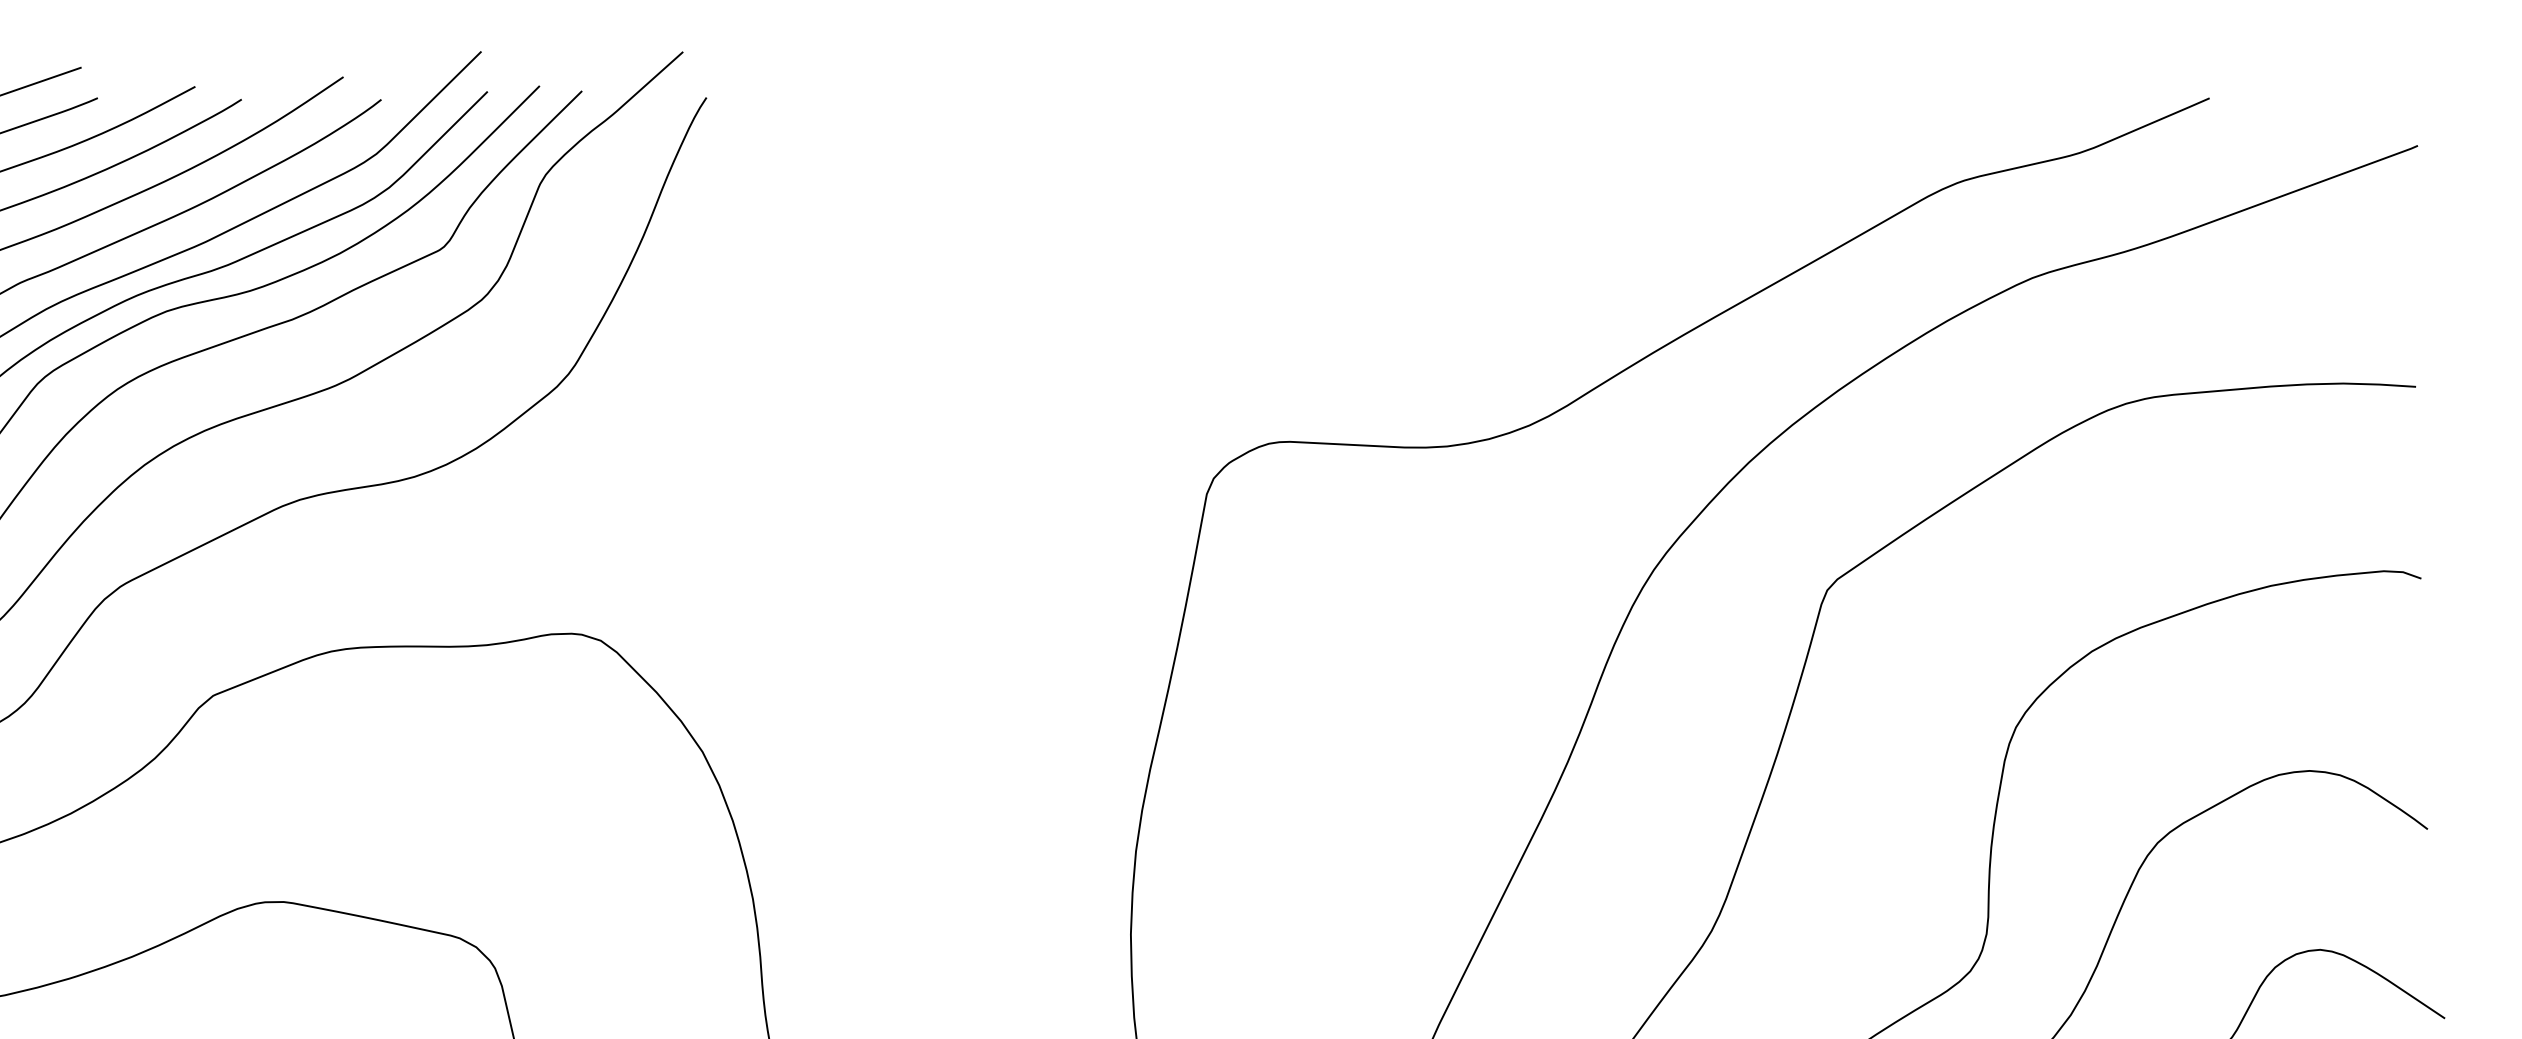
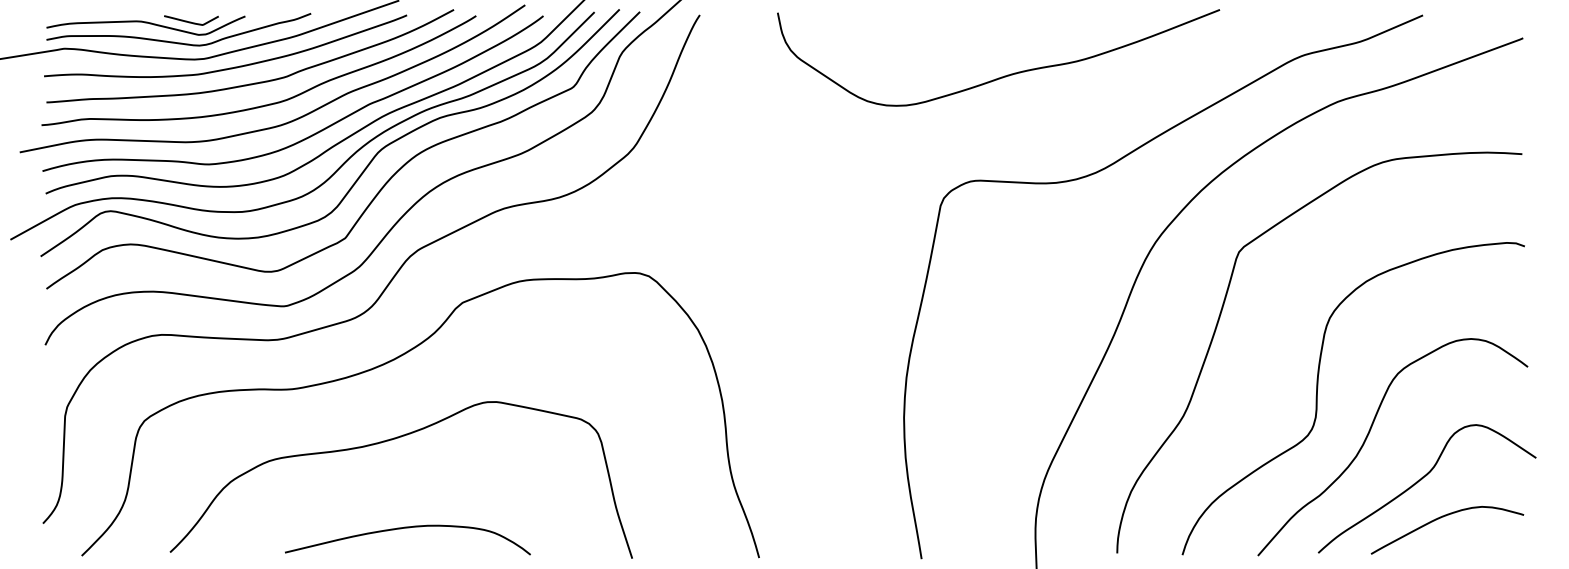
curve: (1339, 223) -> (1004, 75), added

